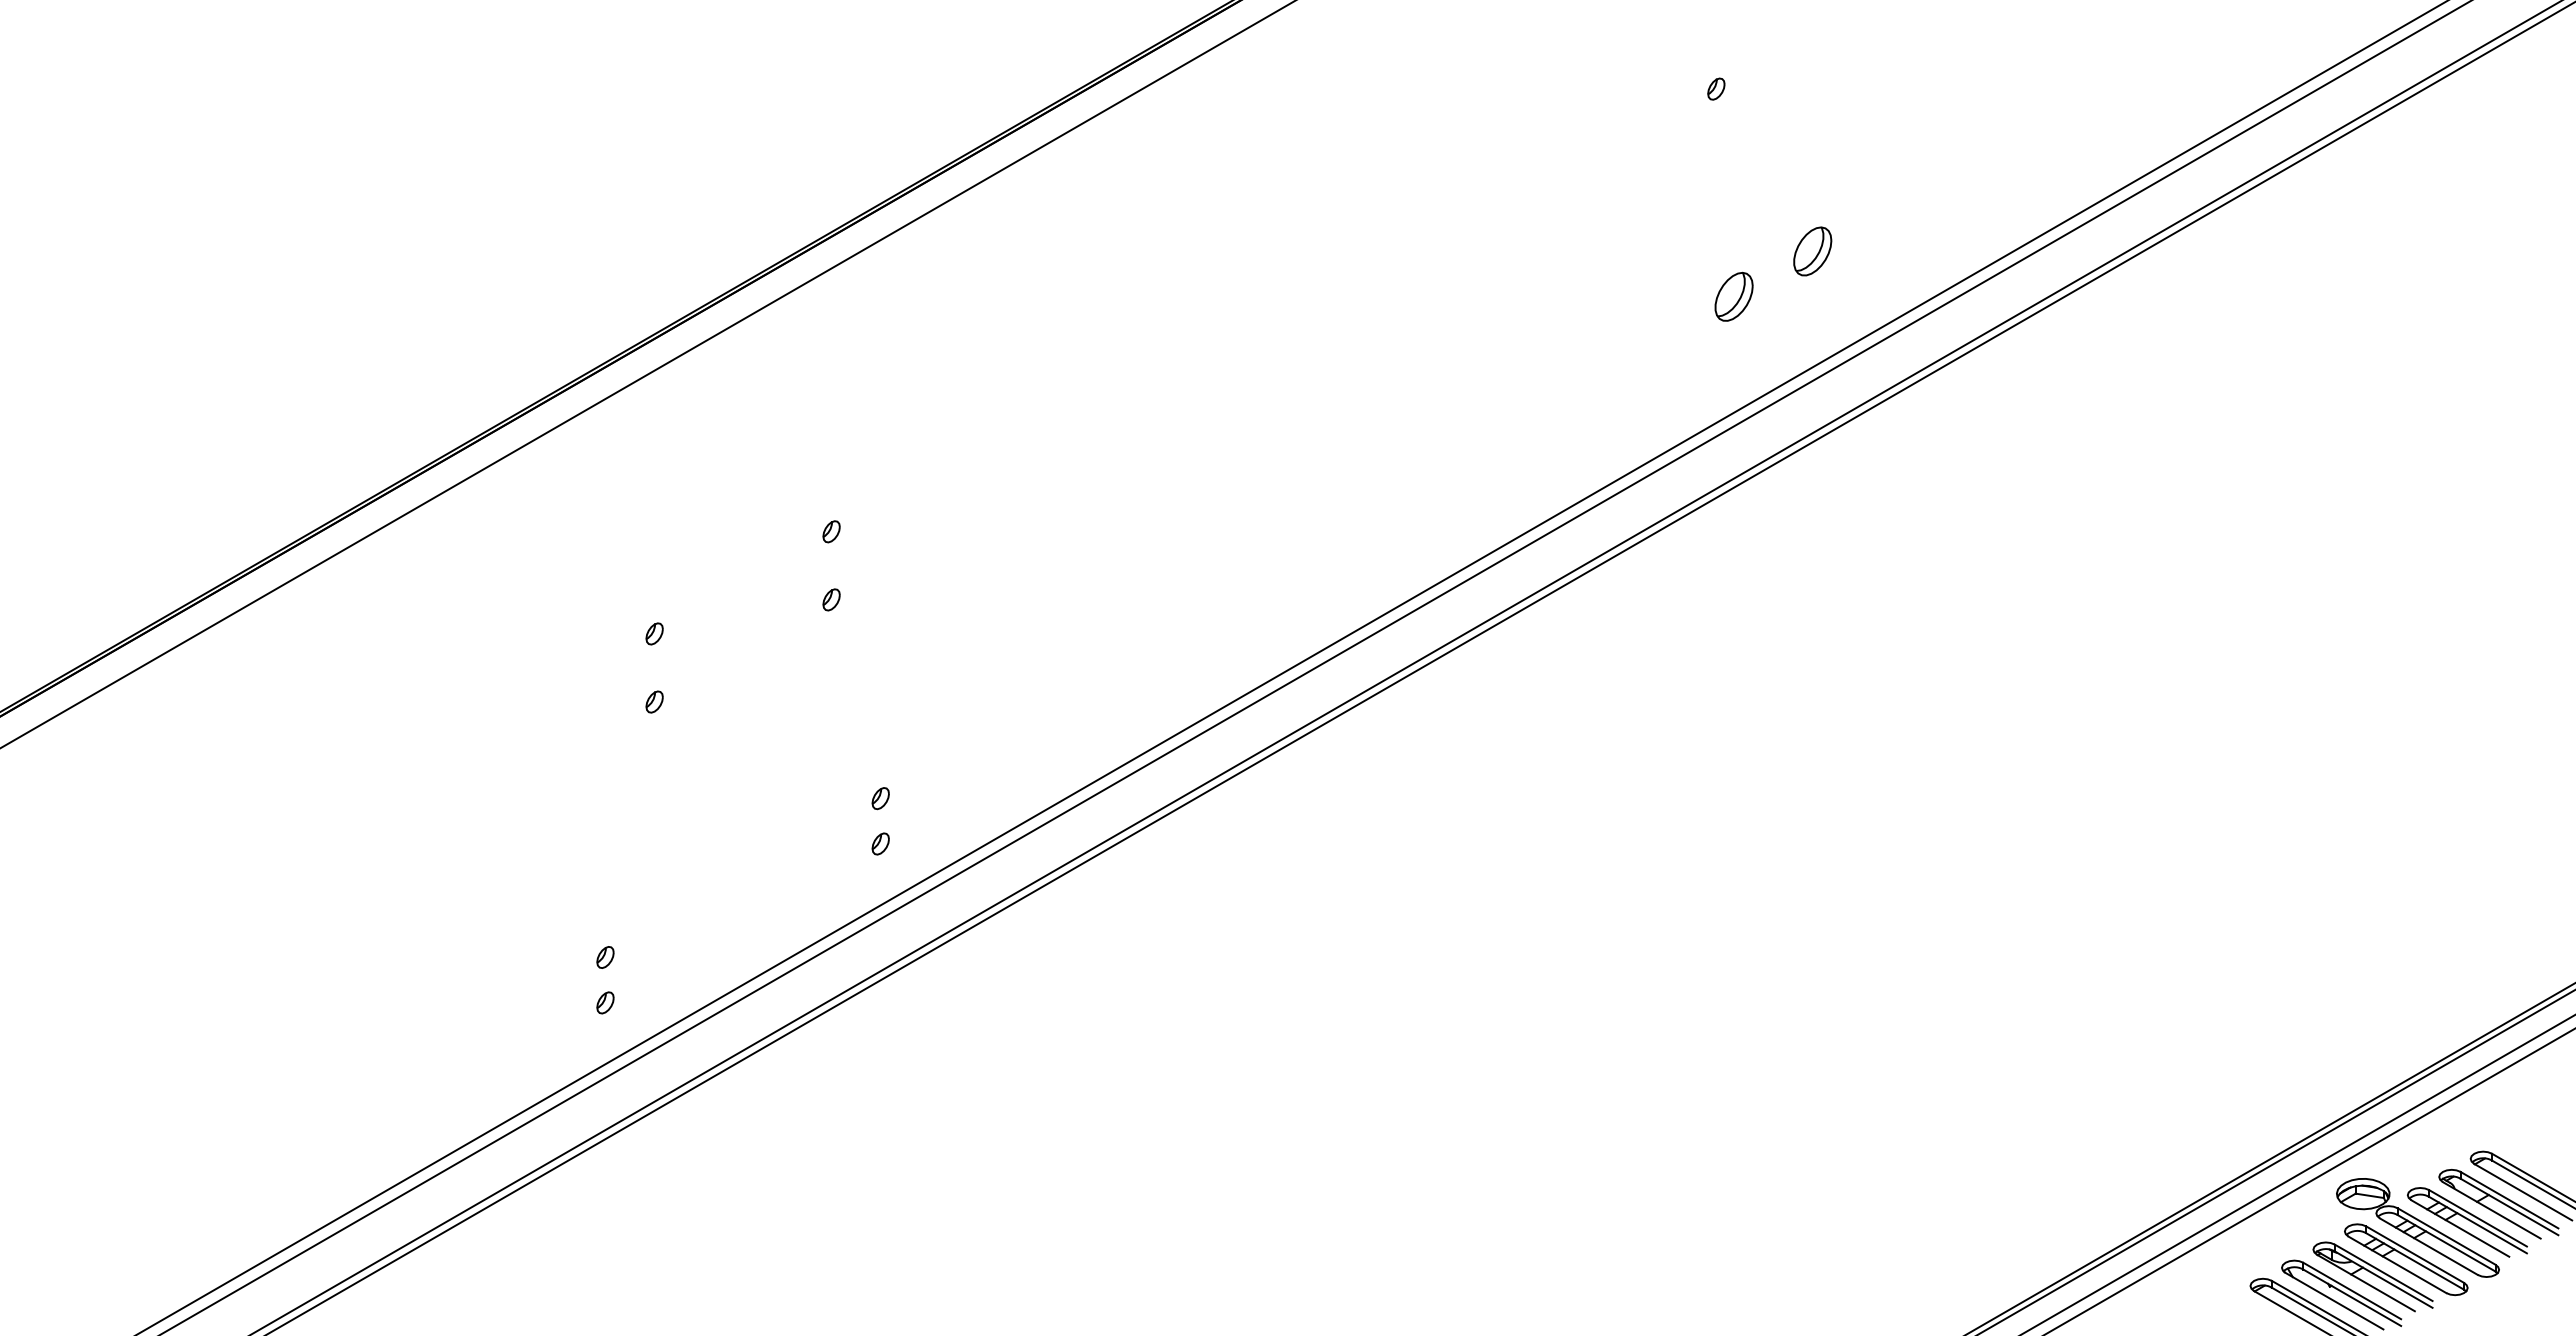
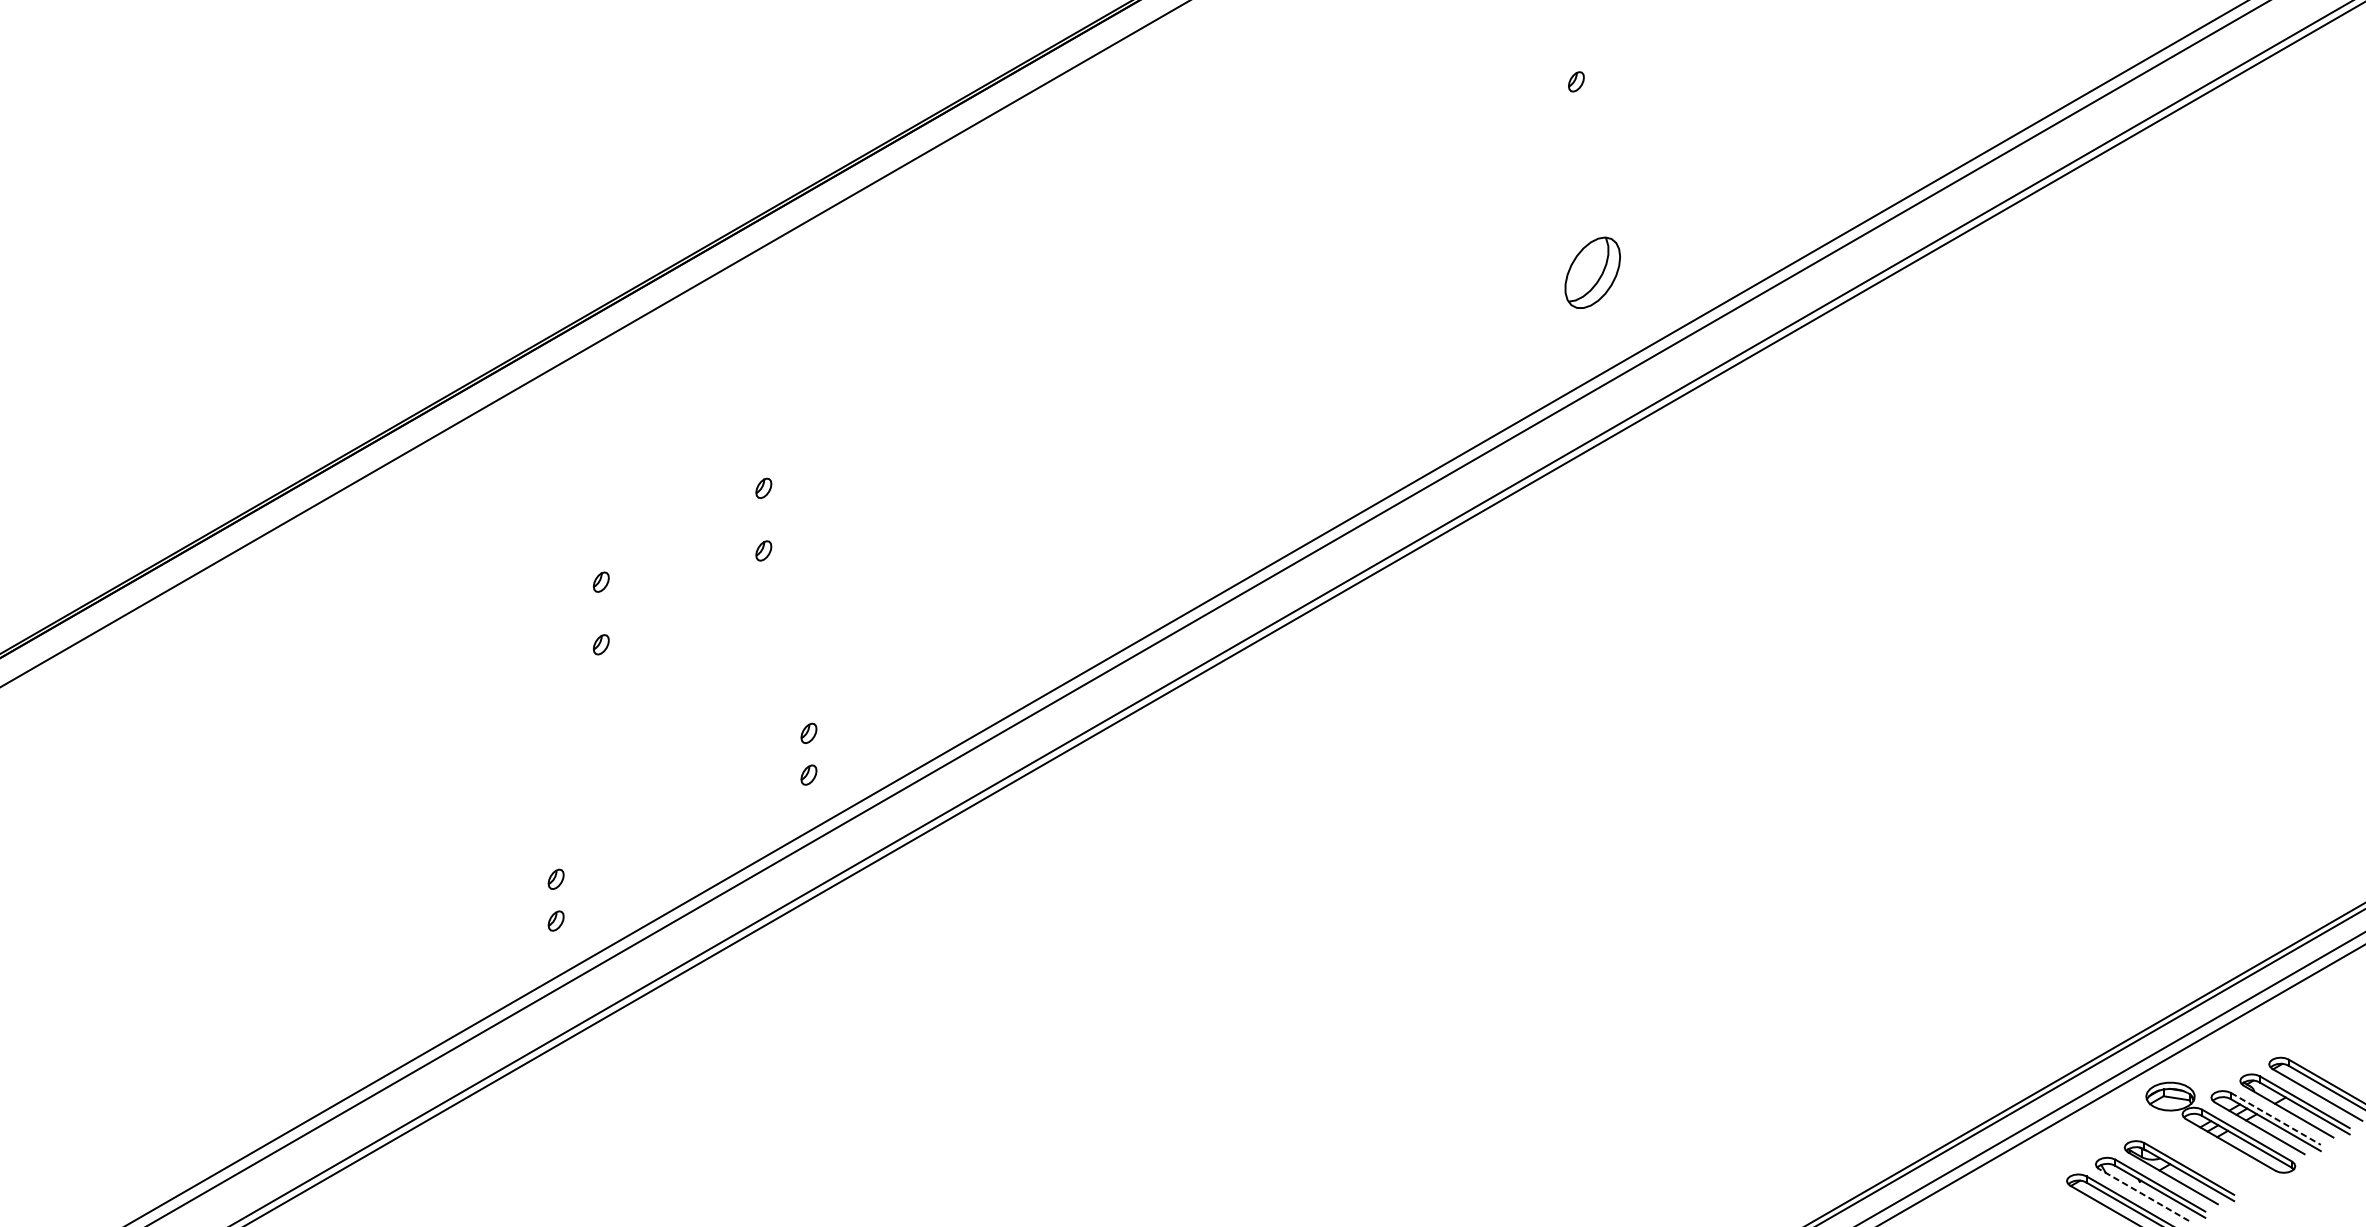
part: (1812, 251) -> (1664, 230), removed
part: (1733, 296) -> (1592, 272), size x1.6
line: (2478, 1218) -> (2276, 1119), solid -> dashed
part: (2406, 1259) -> (2210, 1156), removed
line: (2334, 1300) -> (2144, 1194), solid -> dashed

